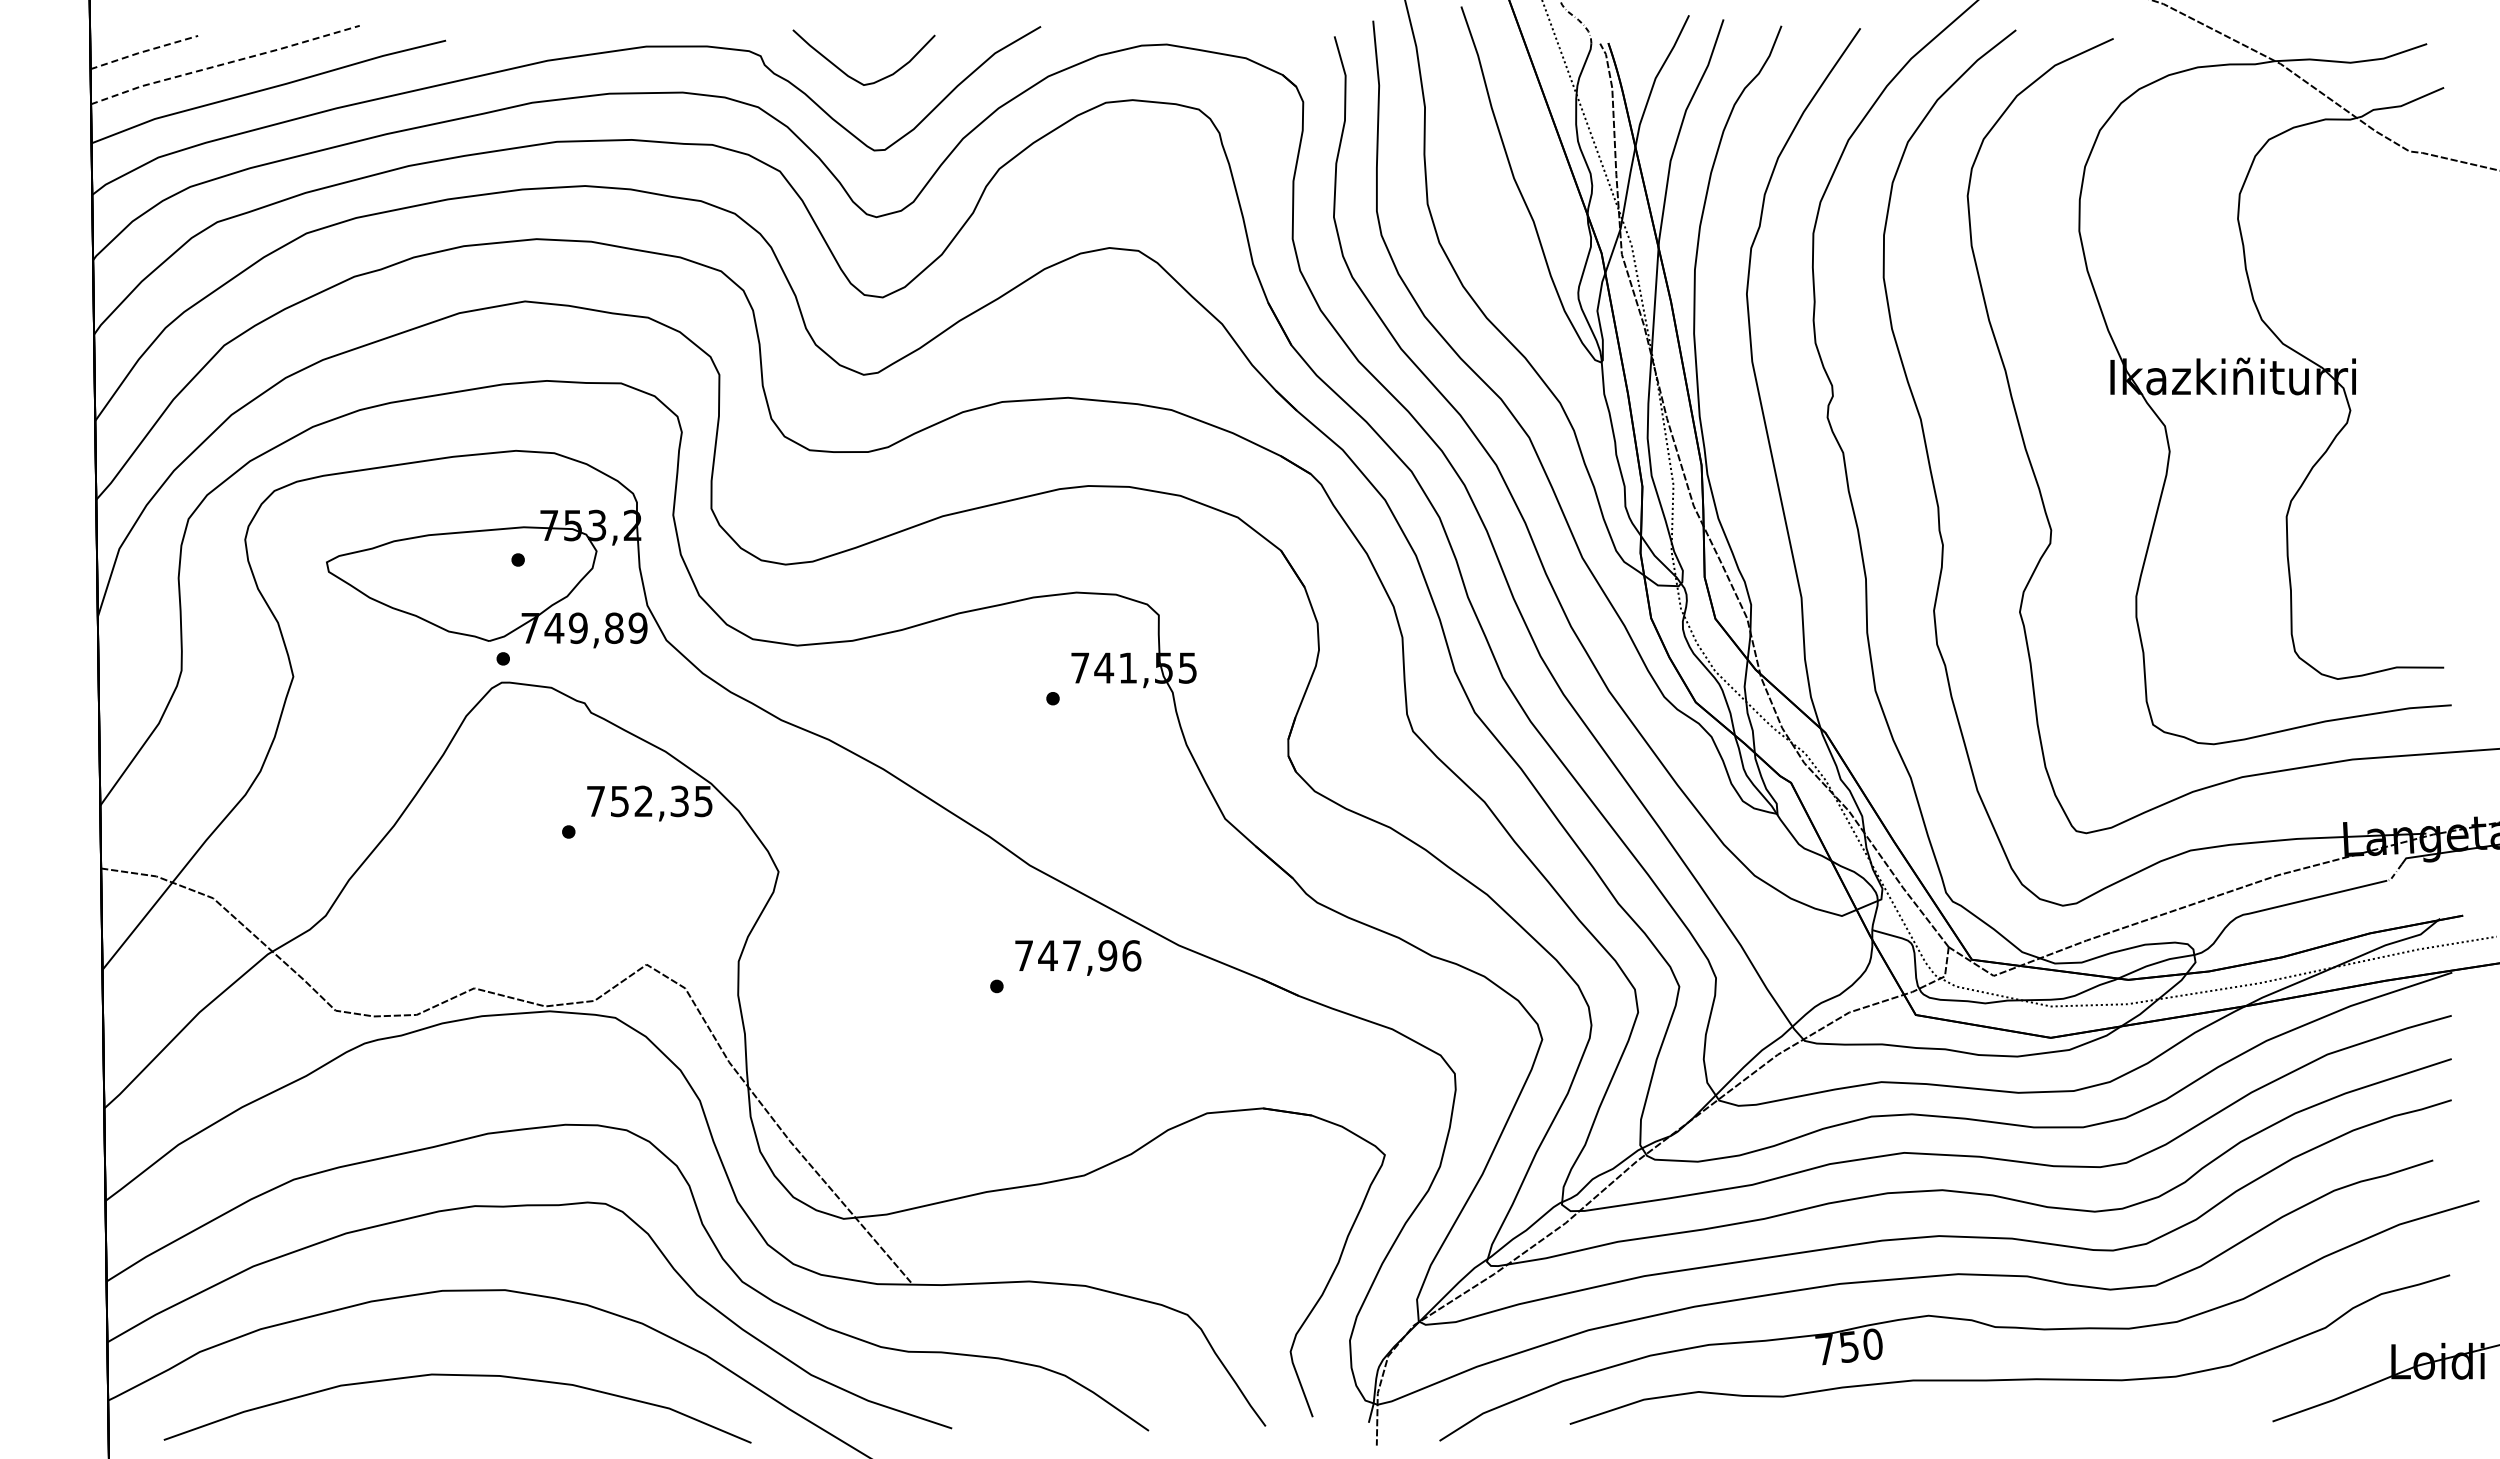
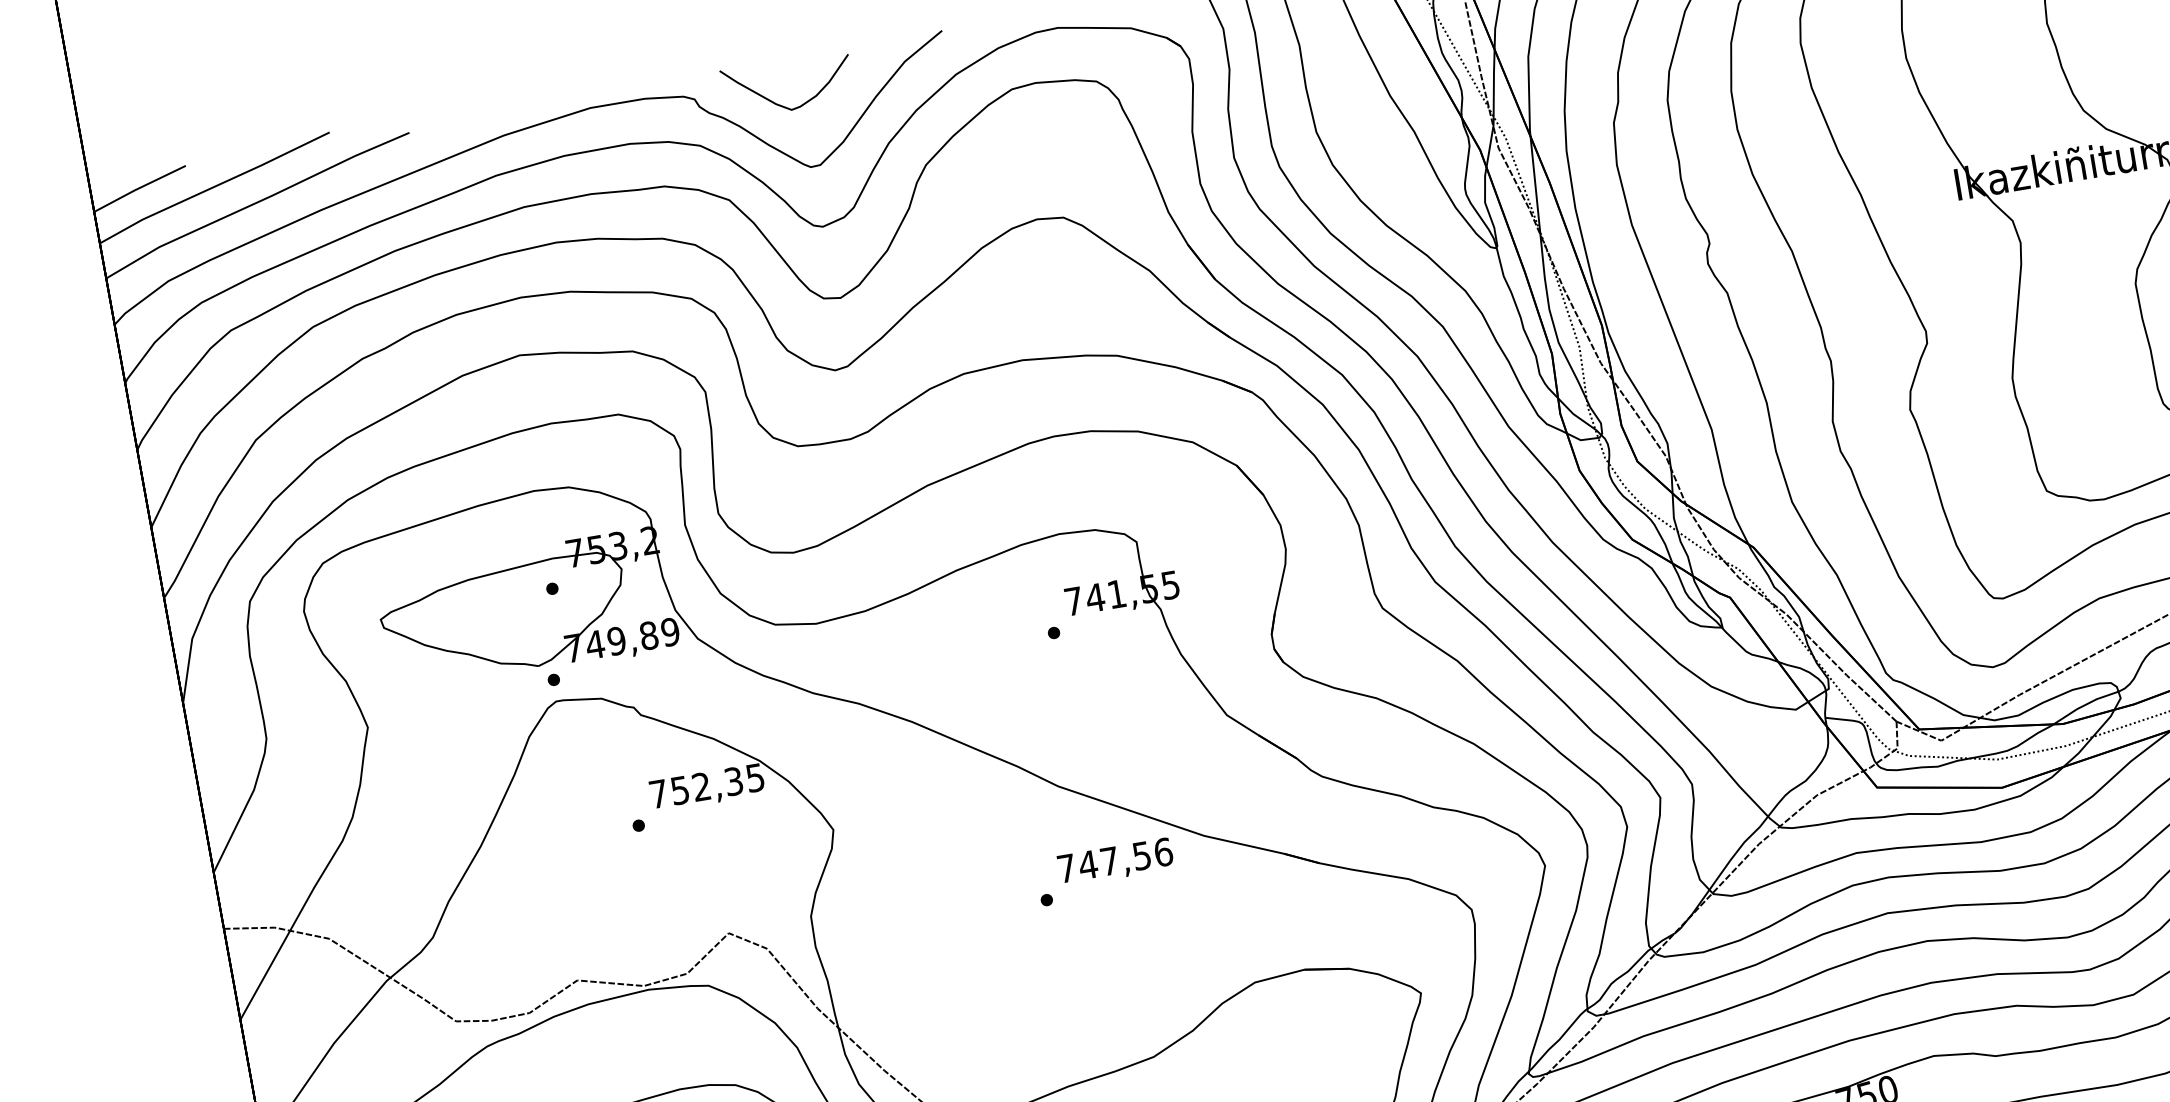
line: (143, 51) -> (139, 188), dashed -> solid
line: (225, 63) -> (214, 186), dashed -> solid
text: (1107, 955) -> (1141, 855), 747,96 -> 747,56

